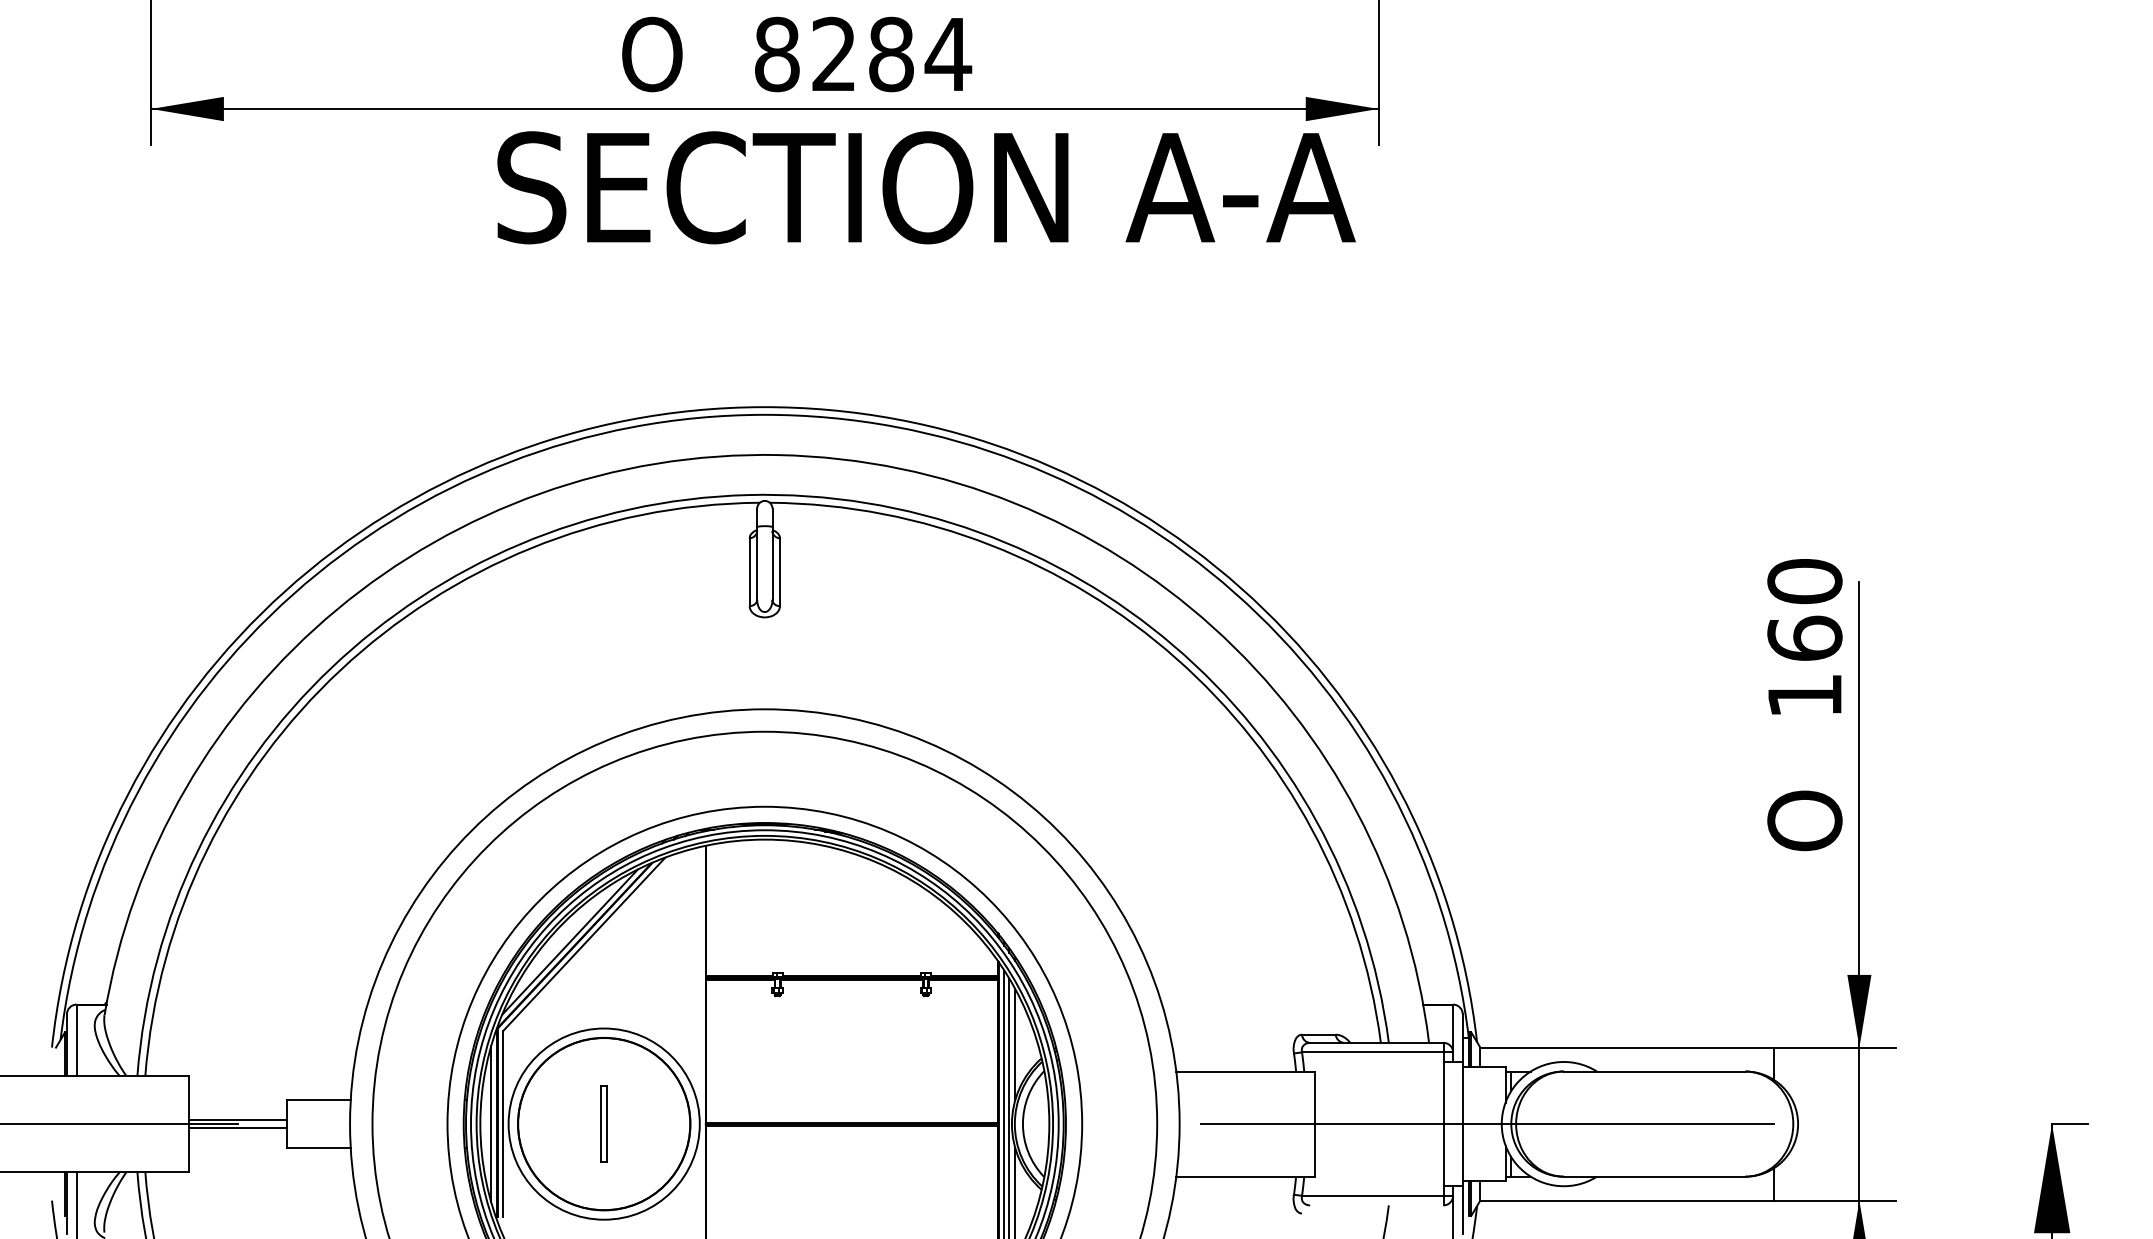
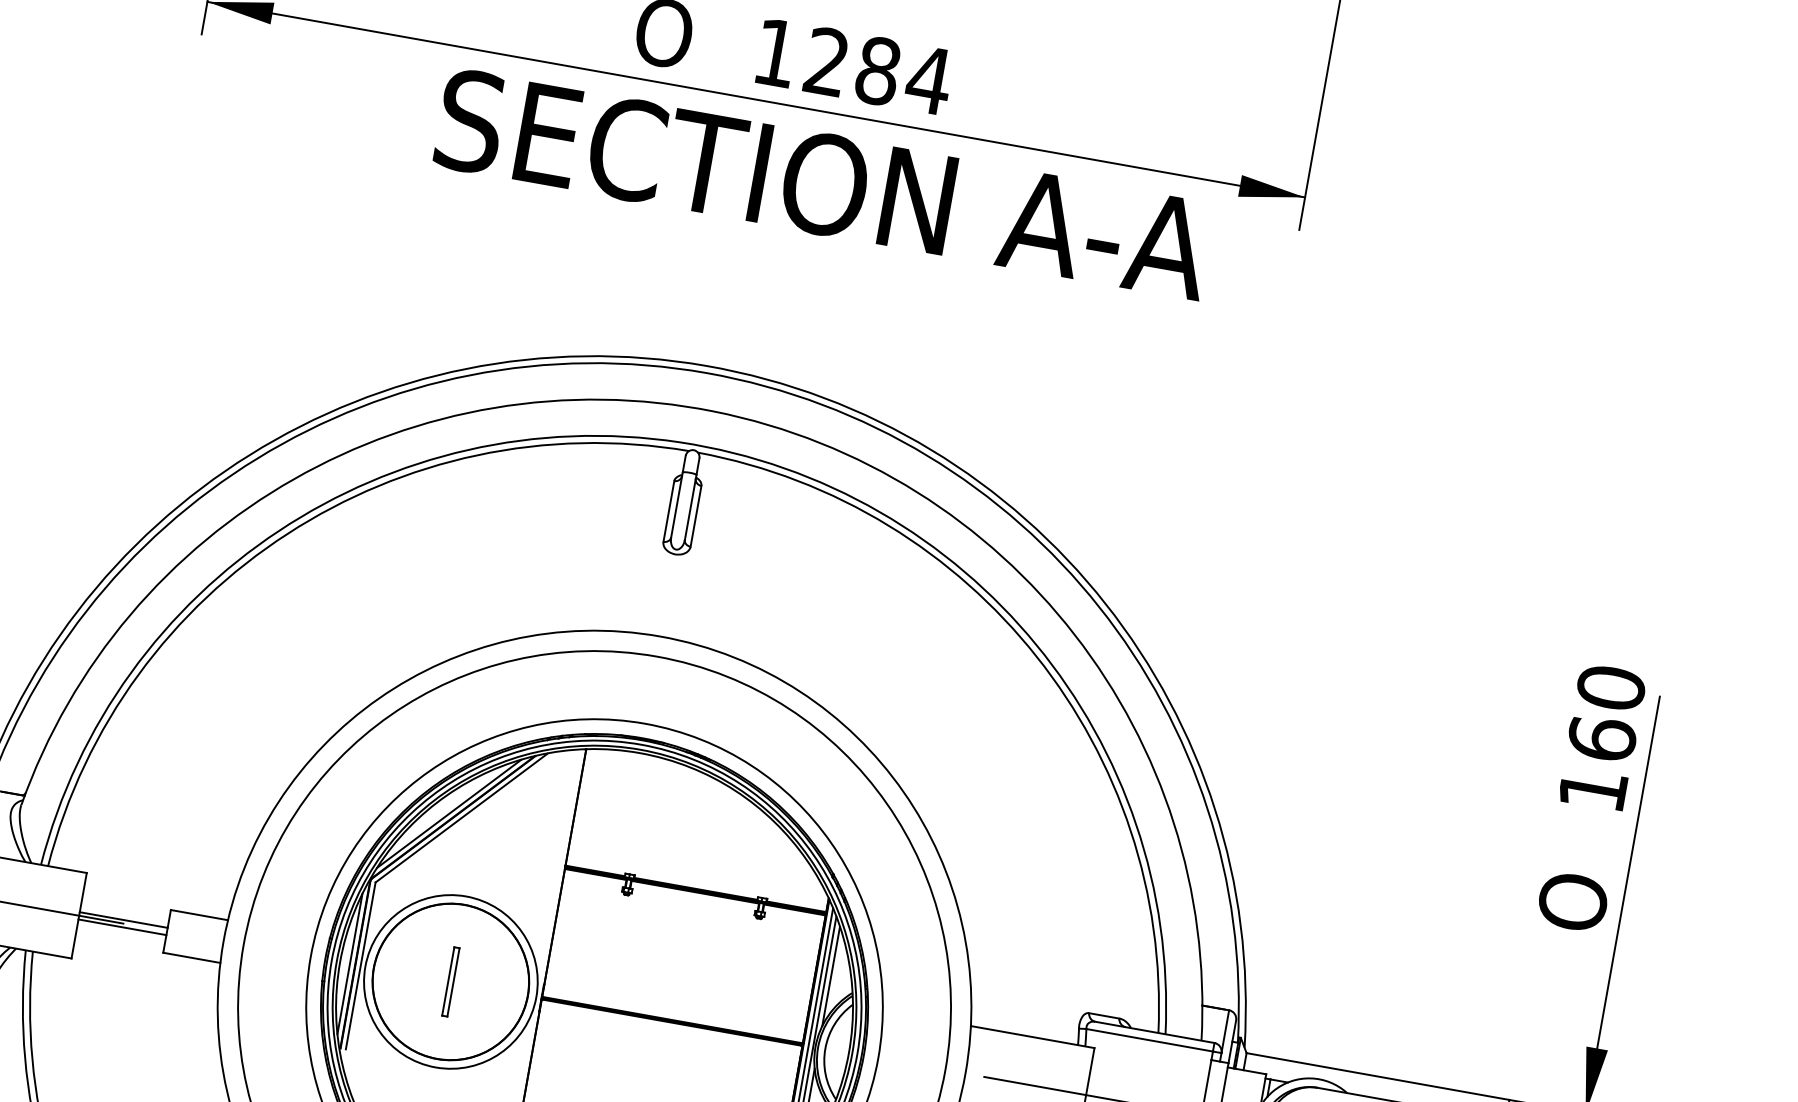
text: (777, 54) -> (776, 52), 8284 -> 1284
text: (926, 187) -> (823, 184), moved

